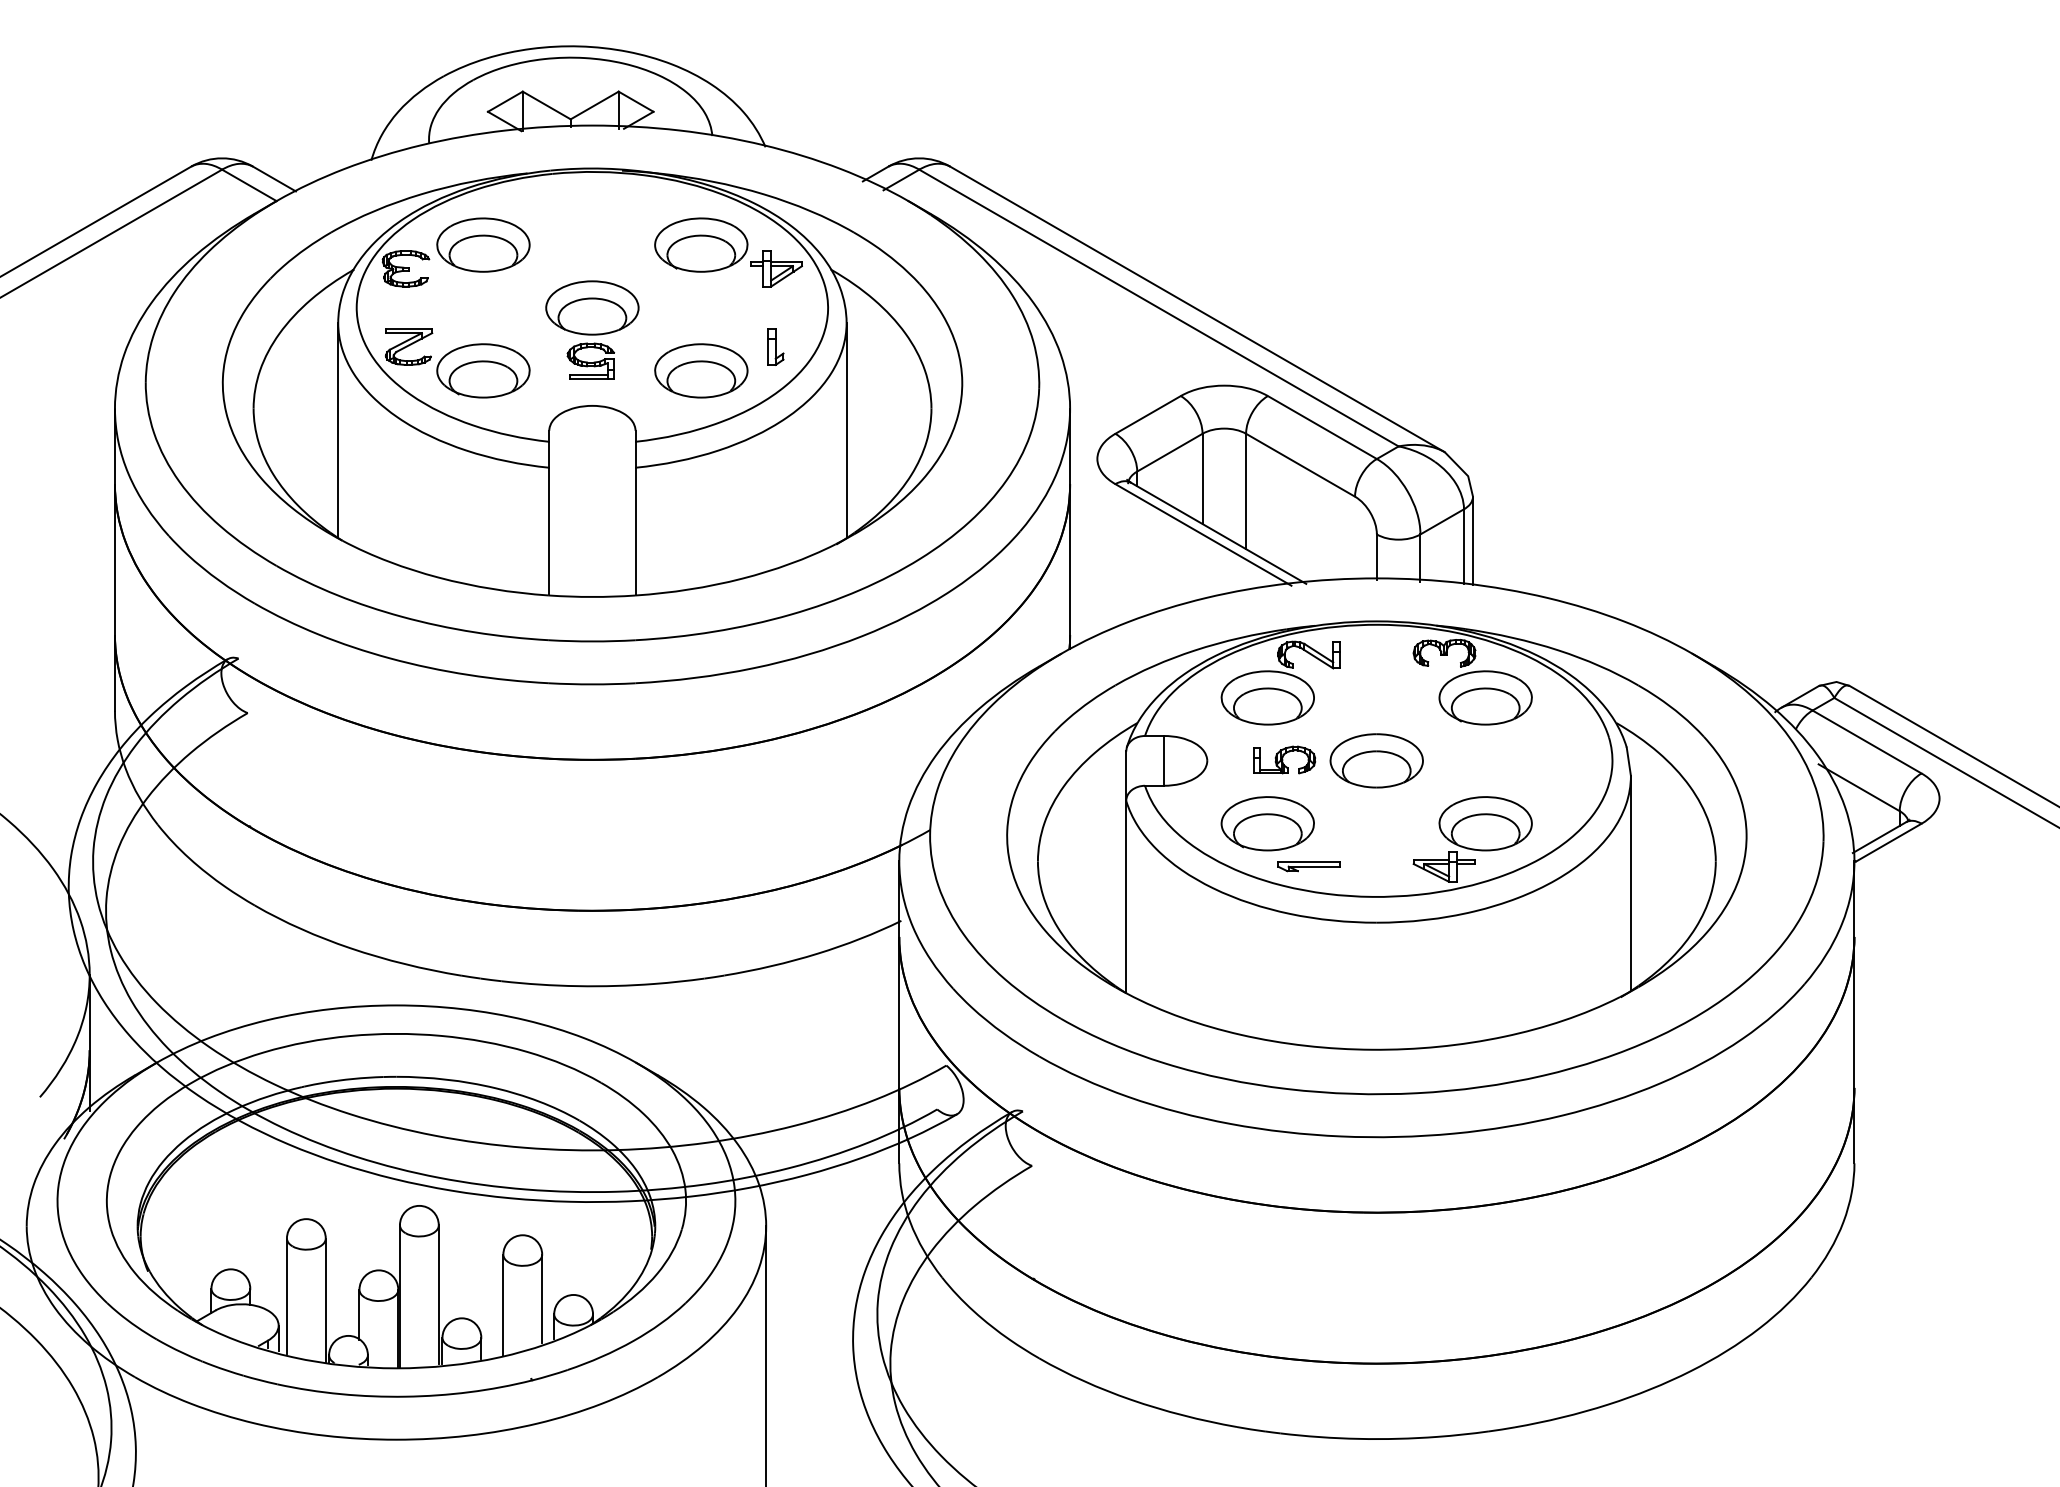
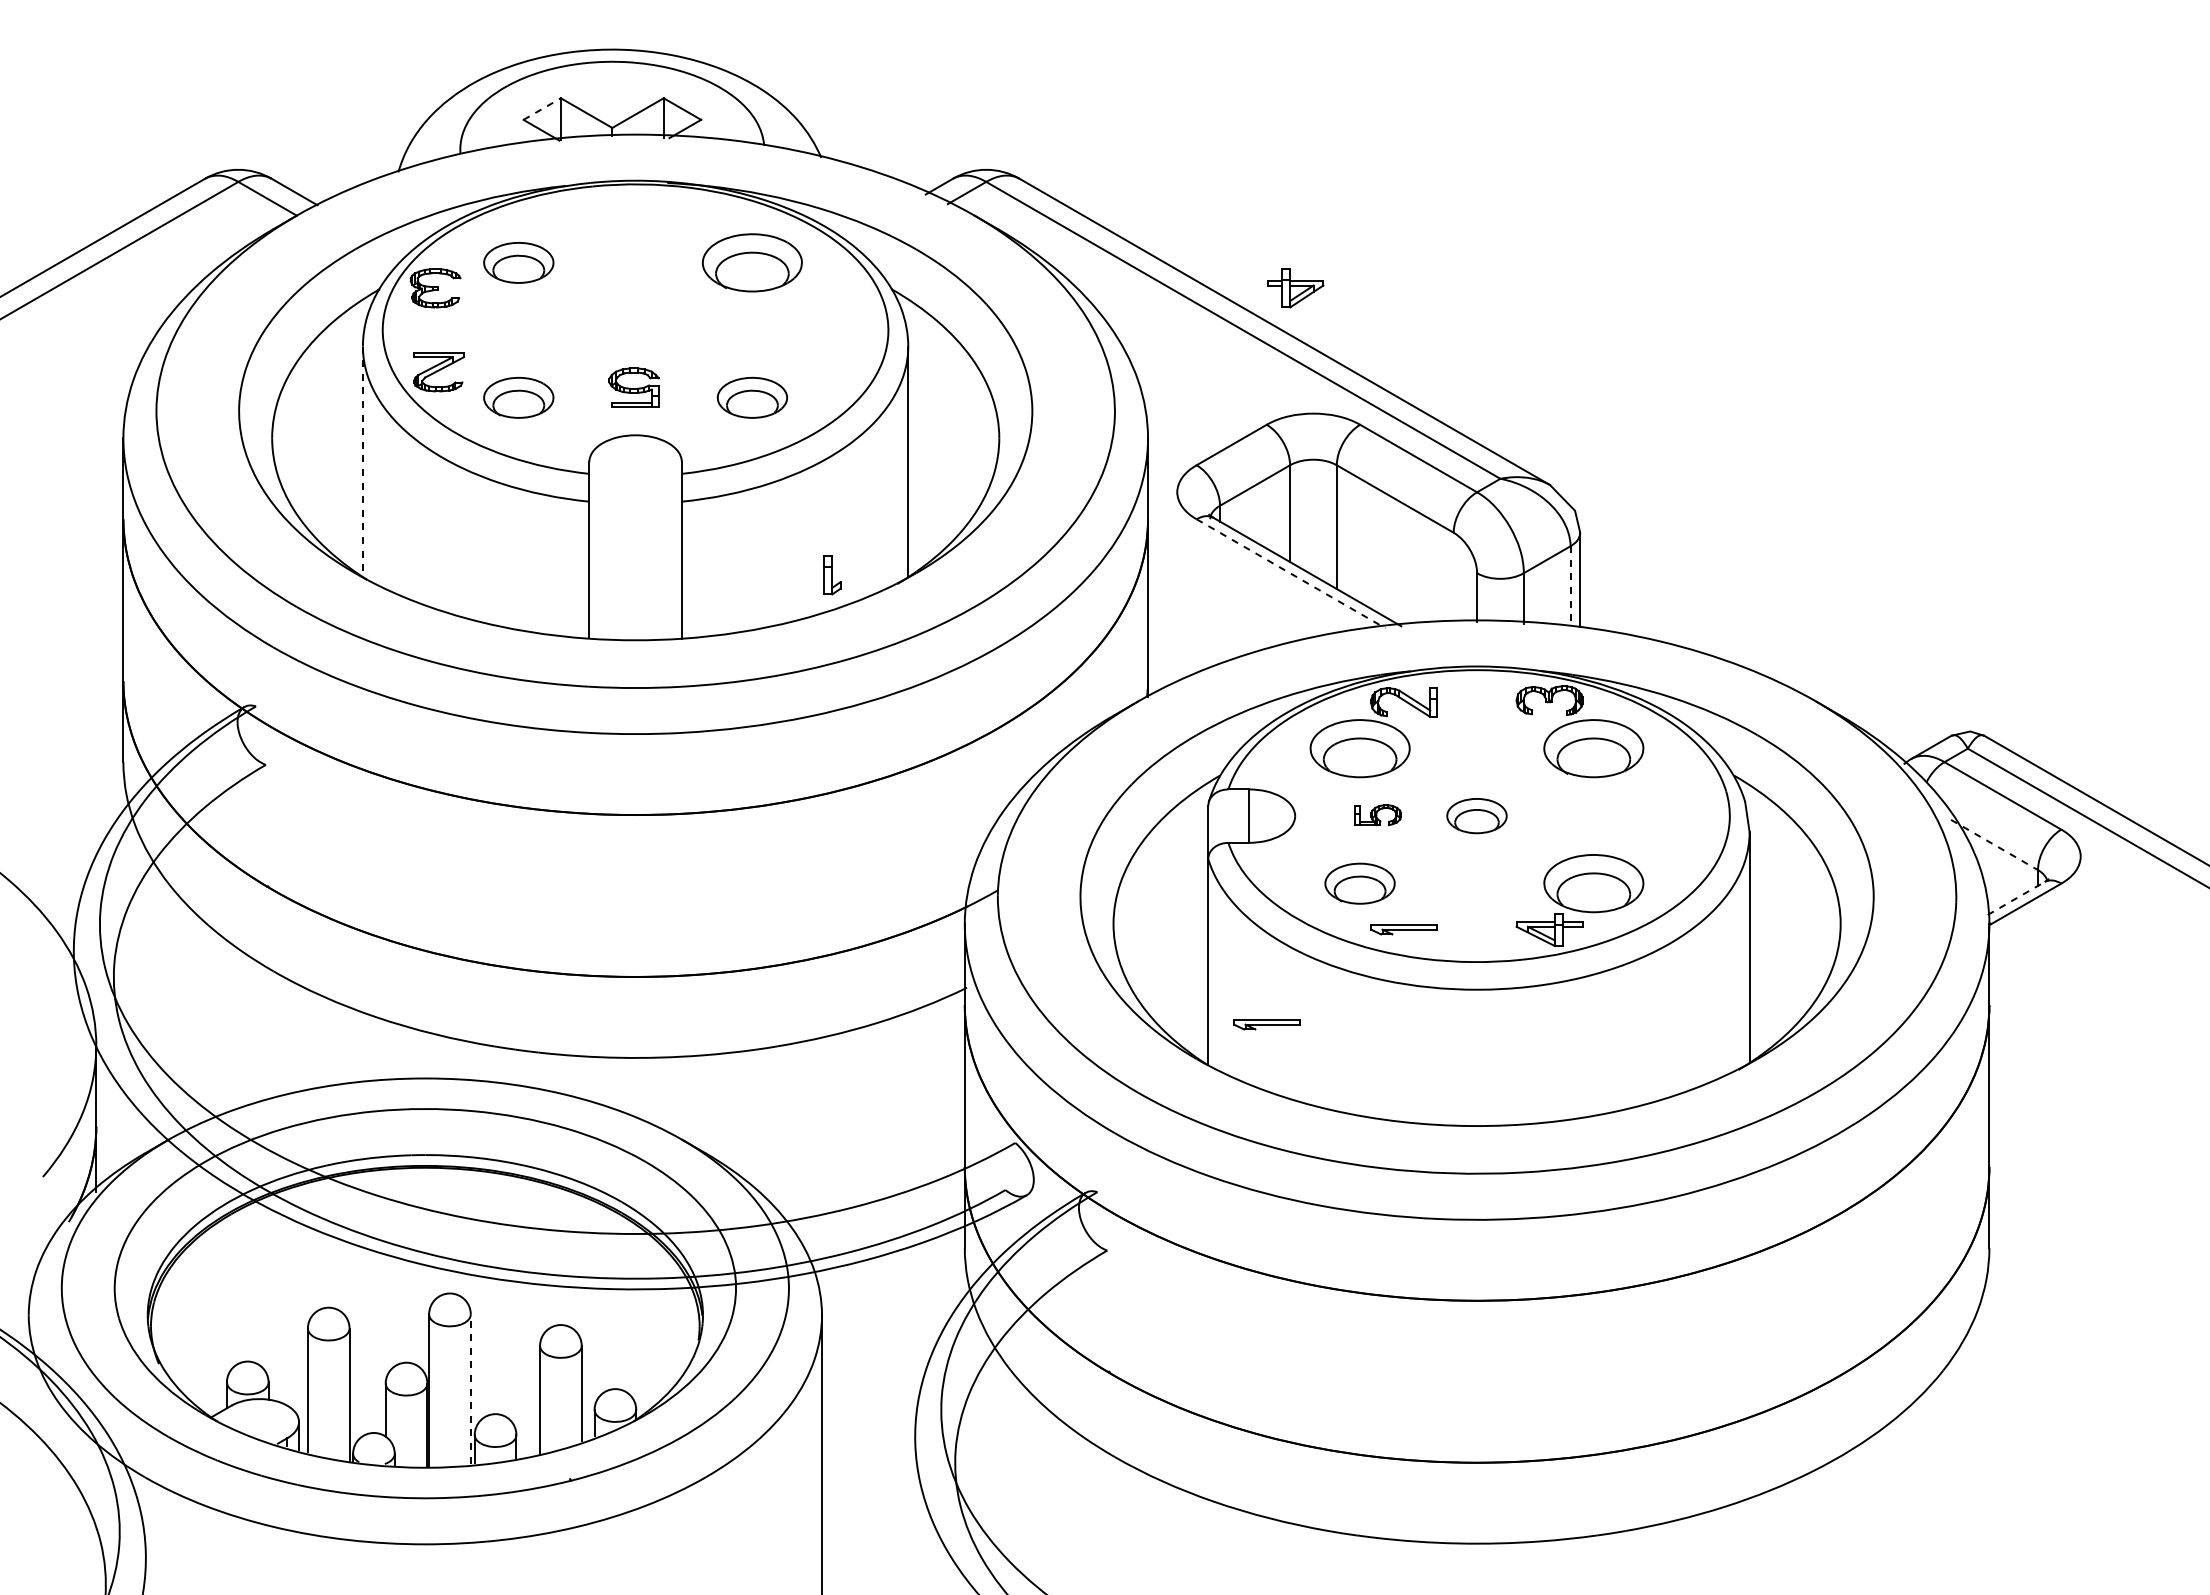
line: (505, 102) -> (542, 109), solid -> dashed
part: (483, 244) -> (518, 262), size x0.7
part: (775, 269) -> (1295, 288), moved
part: (592, 307) -> (635, 329), removed
part: (775, 347) -> (832, 575), moved
part: (483, 370) -> (518, 397), size x0.7
part: (701, 370) -> (752, 397), size x0.7
line: (337, 430) -> (362, 461), solid -> dashed
line: (1203, 535) -> (1291, 574), solid -> dashed
line: (1463, 546) -> (1570, 586), solid -> dashed
part: (1284, 759) -> (1377, 814), size x0.7
part: (1376, 760) -> (1476, 815), size x0.6
line: (1859, 788) -> (1994, 845), solid -> dashed
part: (1267, 823) -> (1359, 883), size x0.7
line: (1879, 837) -> (2016, 898), solid -> dashed
part: (1180, 955) -> (1266, 1024), added
line: (438, 1294) -> (470, 1388), solid -> dashed

